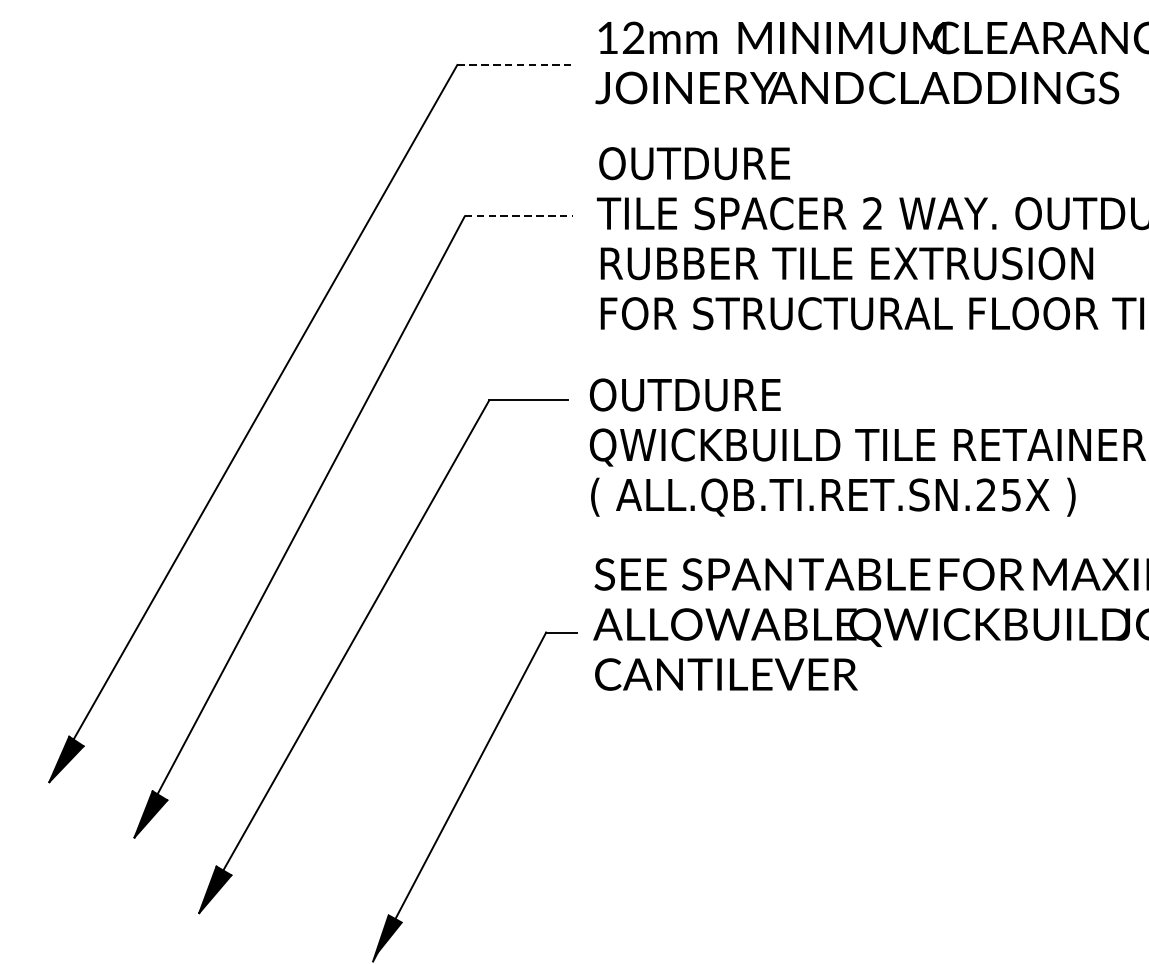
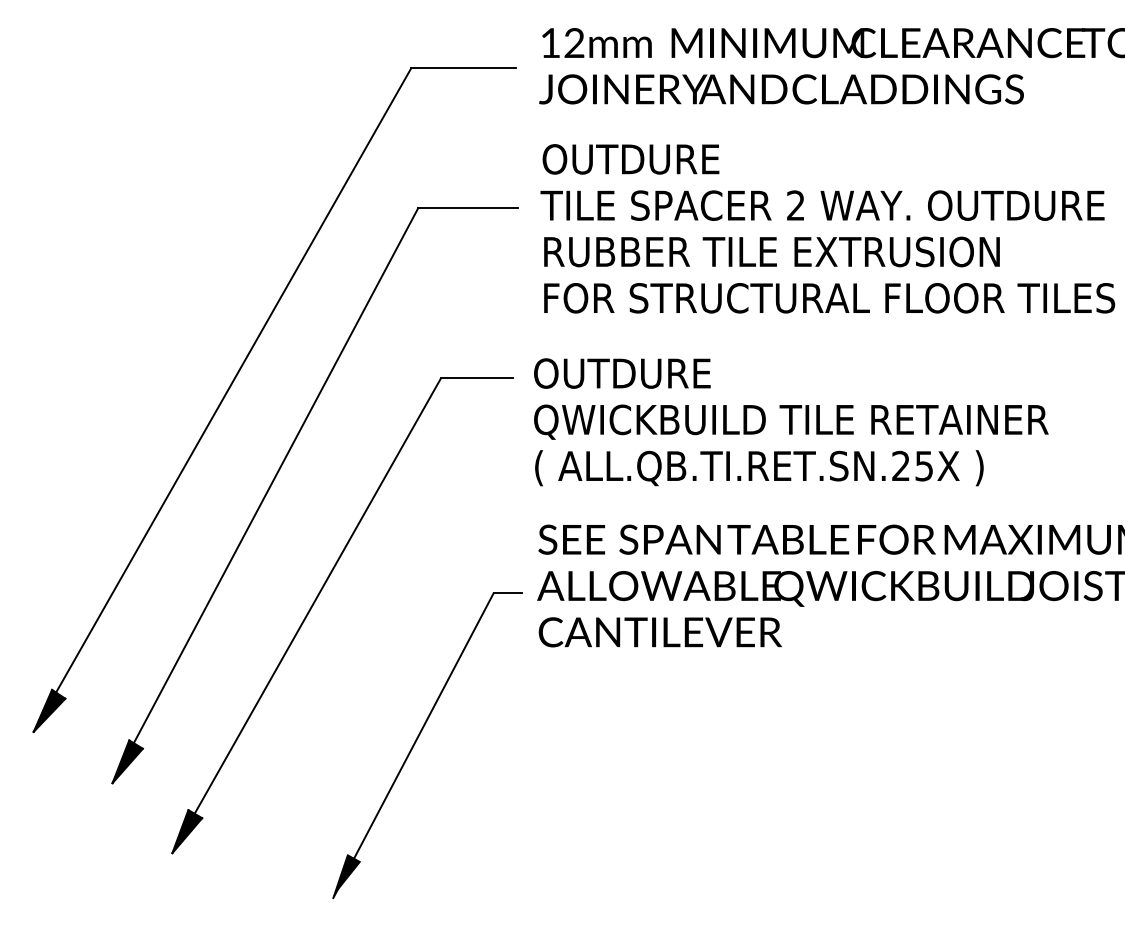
line: (514, 65) -> (464, 68), dashed -> solid
line: (519, 216) -> (468, 208), dashed -> solid

